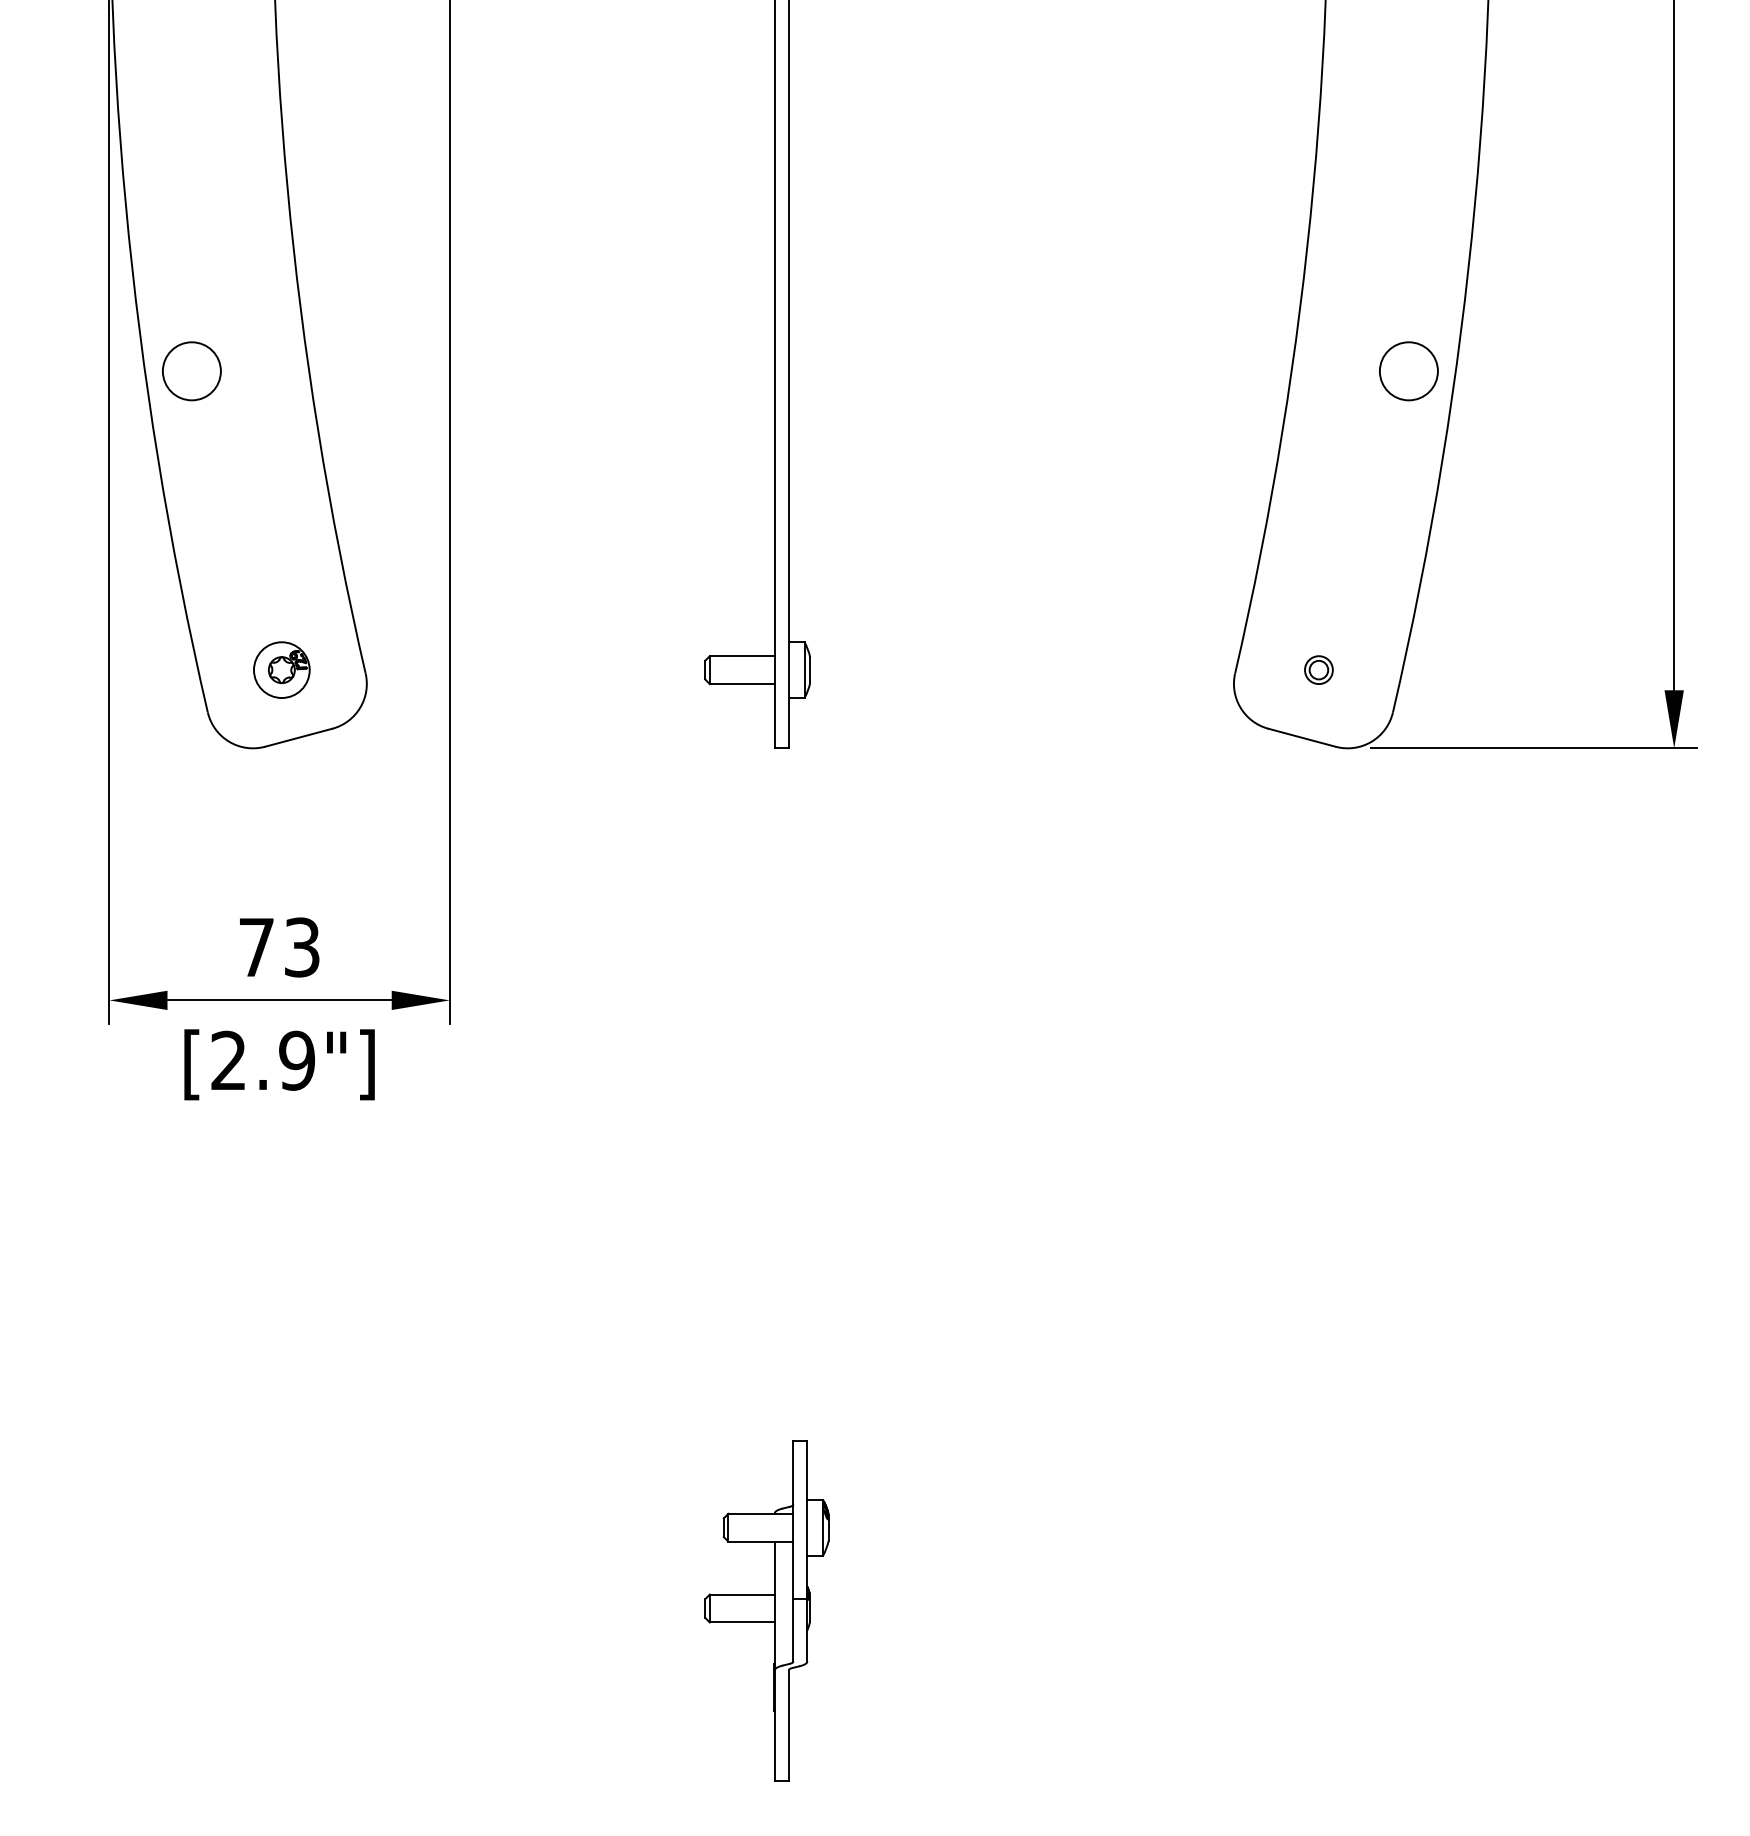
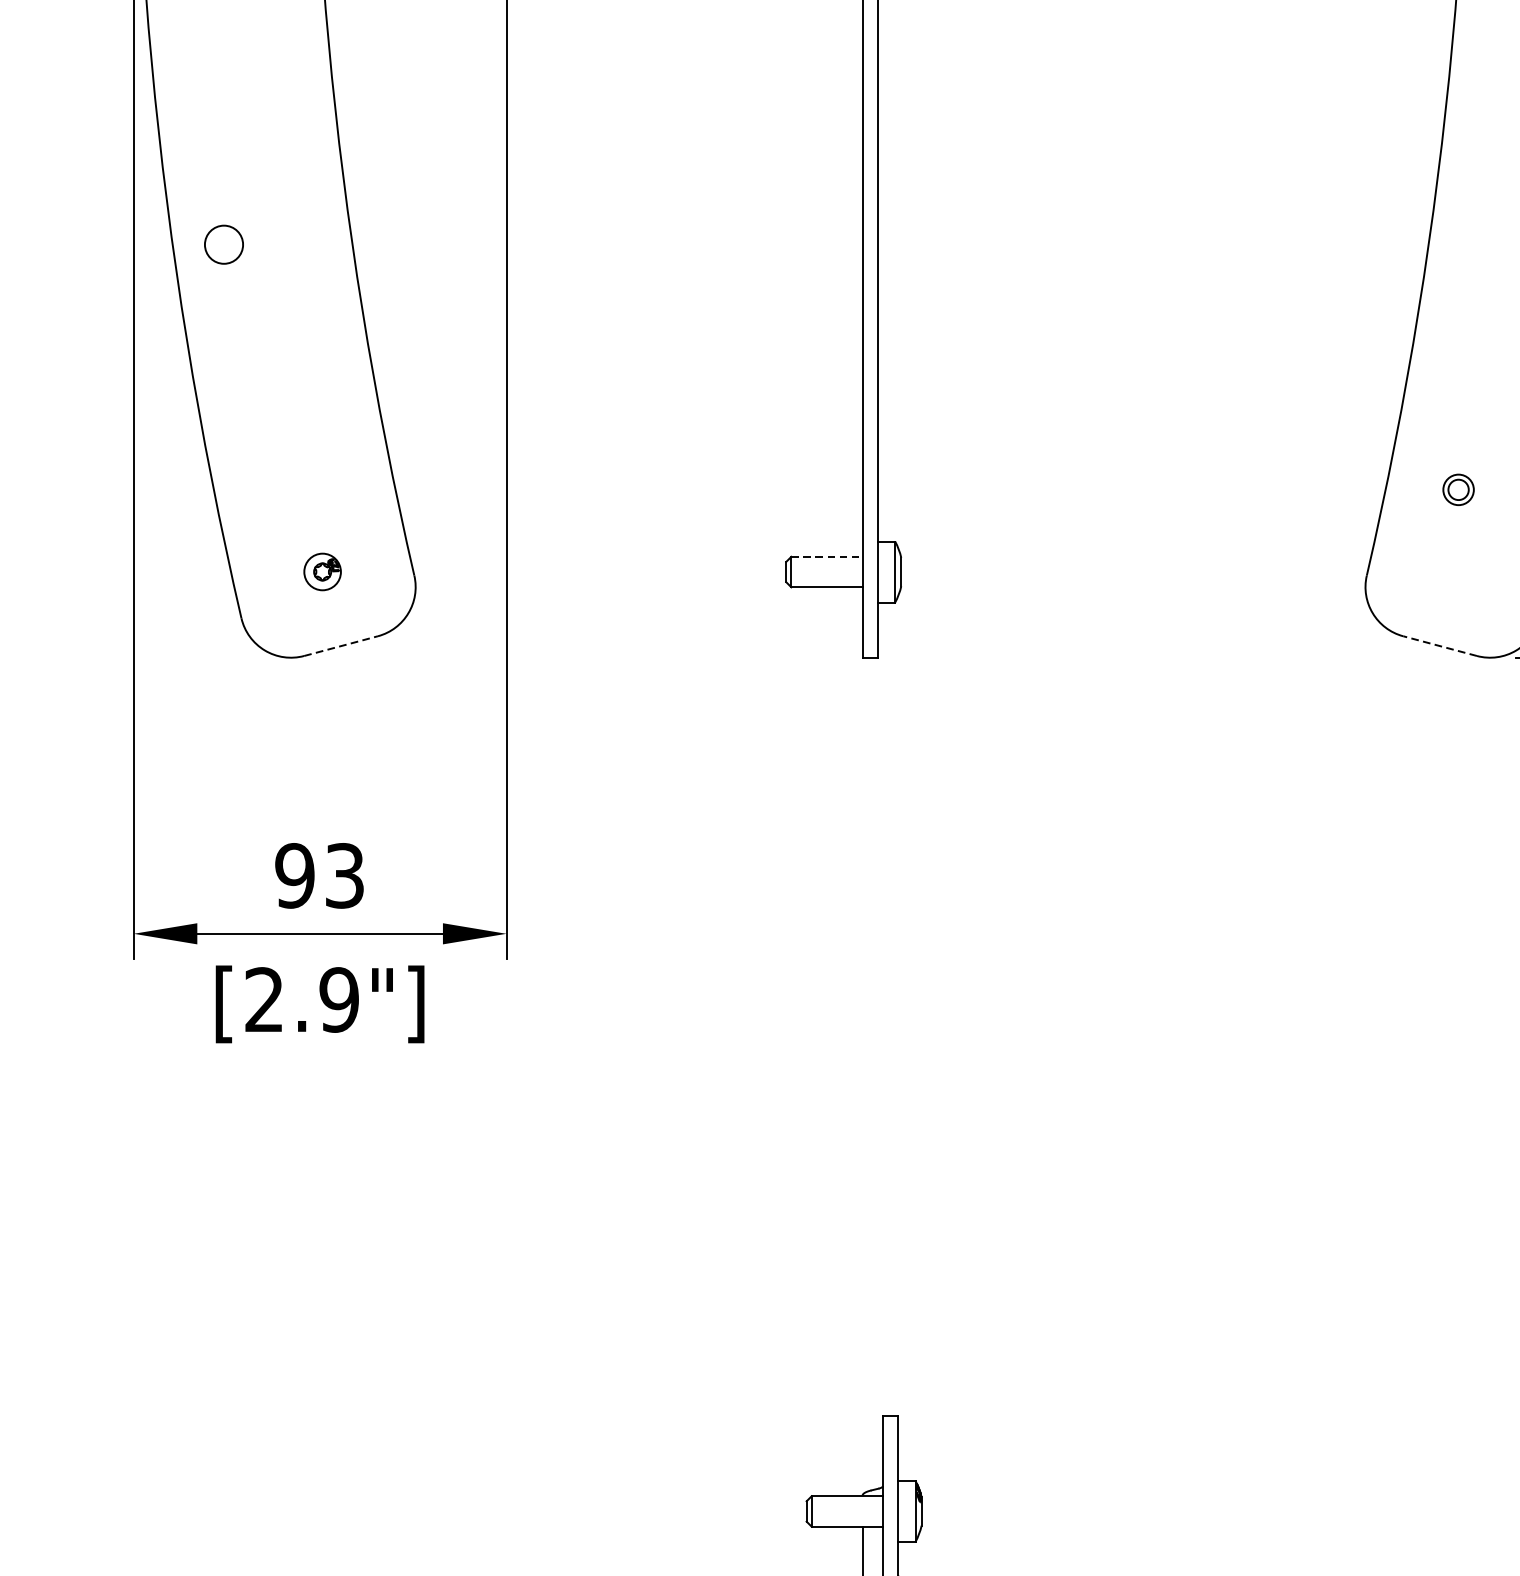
circle: (191, 371) -> (223, 244), size x0.6
line: (742, 656) -> (827, 557), solid -> dashed
part: (281, 669) -> (322, 571), size x0.6
part: (1318, 669) -> (1458, 489), moved
line: (298, 737) -> (340, 645), solid -> dashed
line: (1302, 737) -> (1440, 645), solid -> dashed
text: (256, 947) -> (294, 875), 73 -> 93

